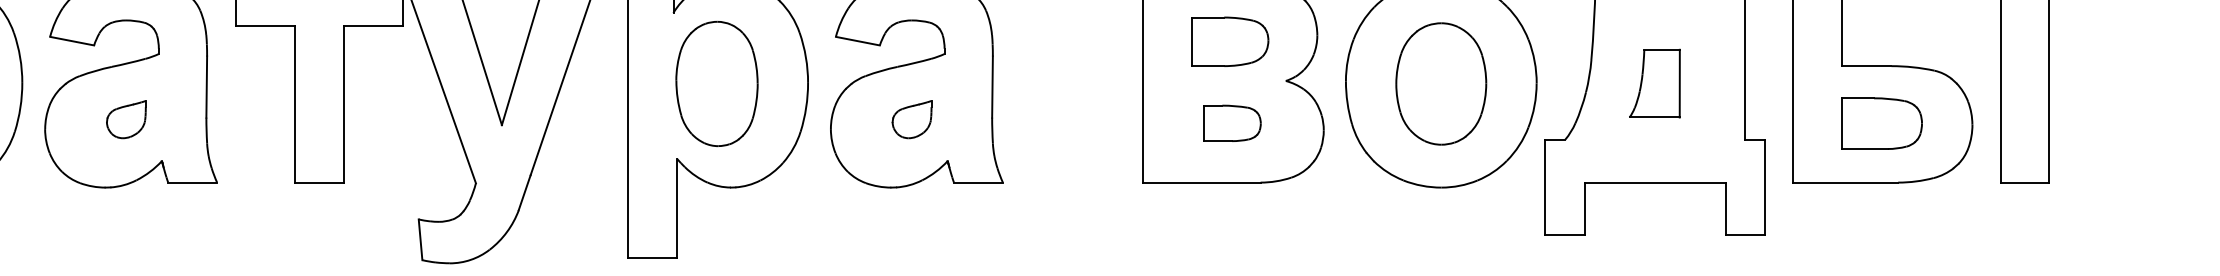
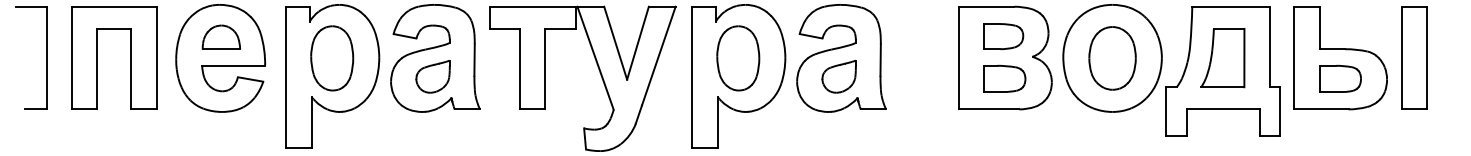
part: (1653, 84) -> (1222, 58), size x1.67
part: (125, 118) -> (432, 76), size x1.67
part: (910, 118) -> (838, 76), size x1.67
part: (1232, 122) -> (1004, 78), size x1.43

